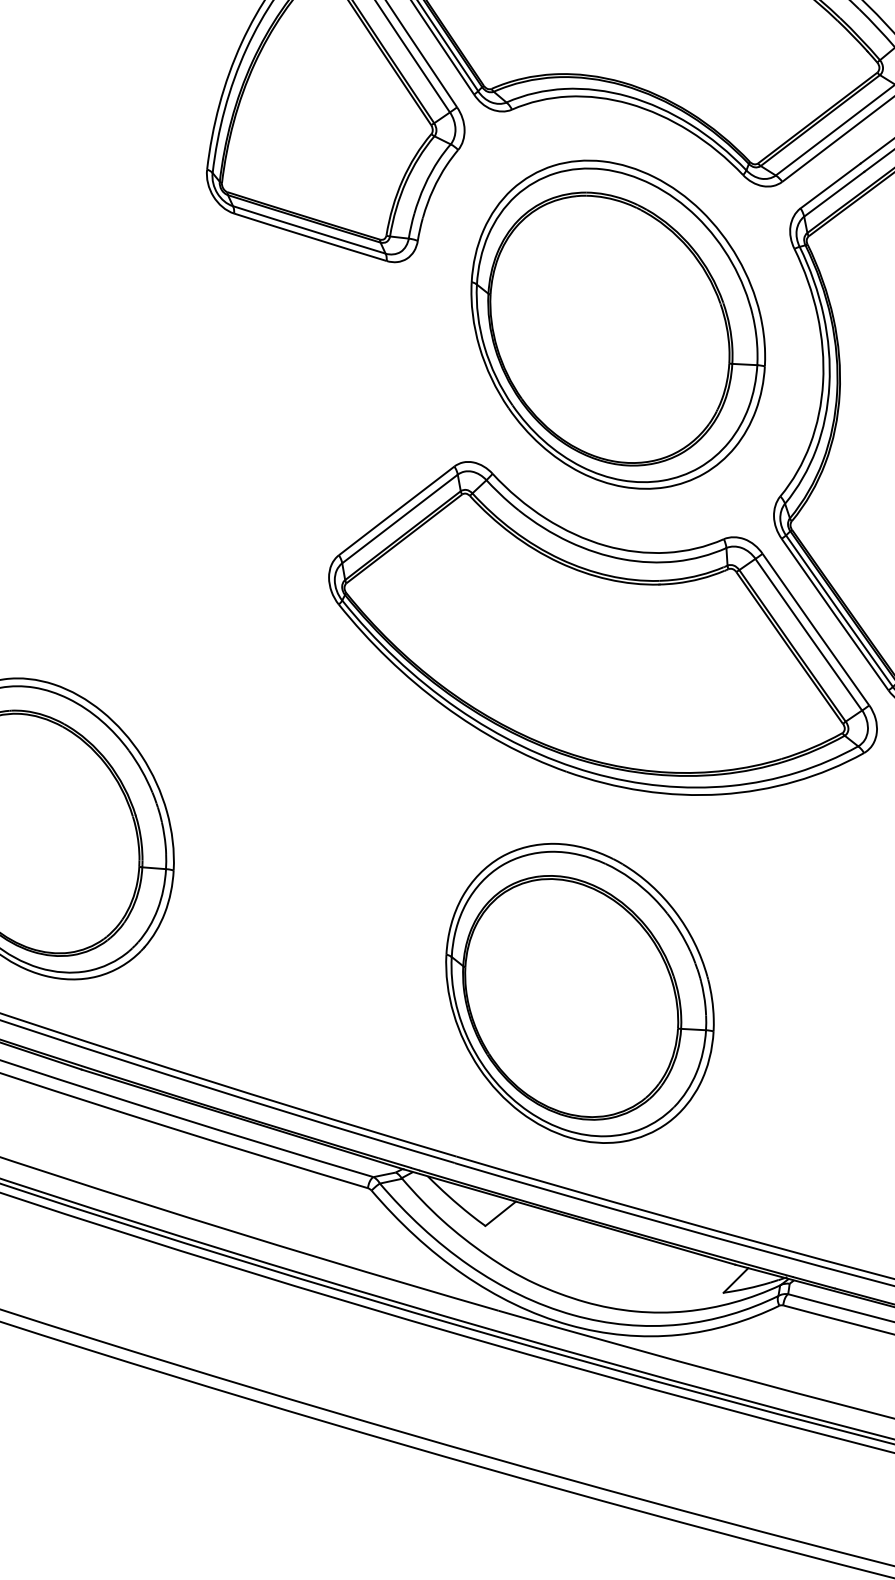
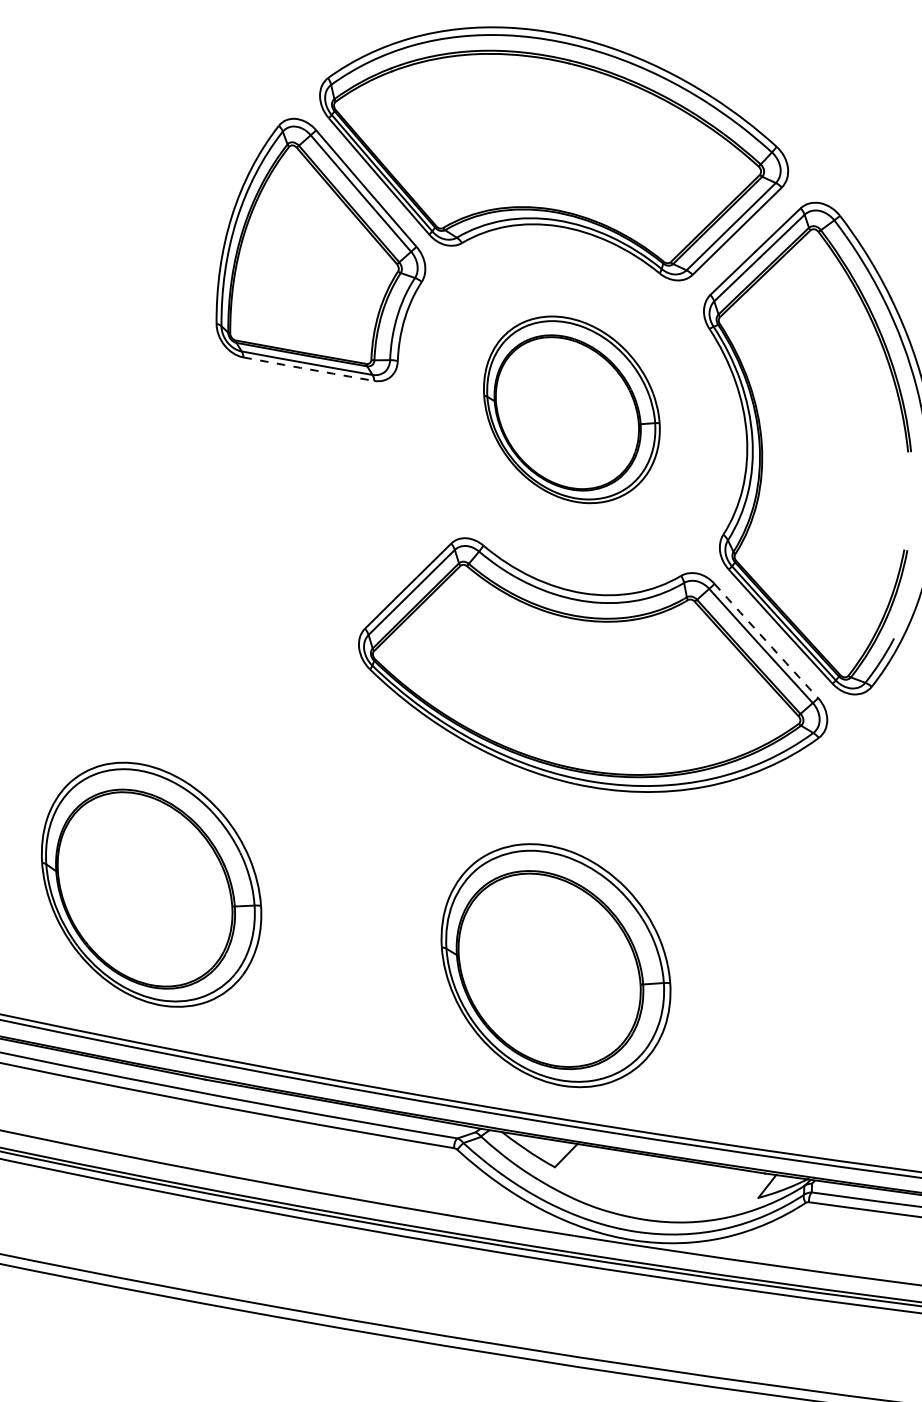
arc: (310, 237) -> (308, 369), solid -> dashed
part: (617, 324) -> (571, 409), size x0.7
arc: (815, 630) -> (766, 641), solid -> dashed
part: (579, 993) -> (555, 965), moved

